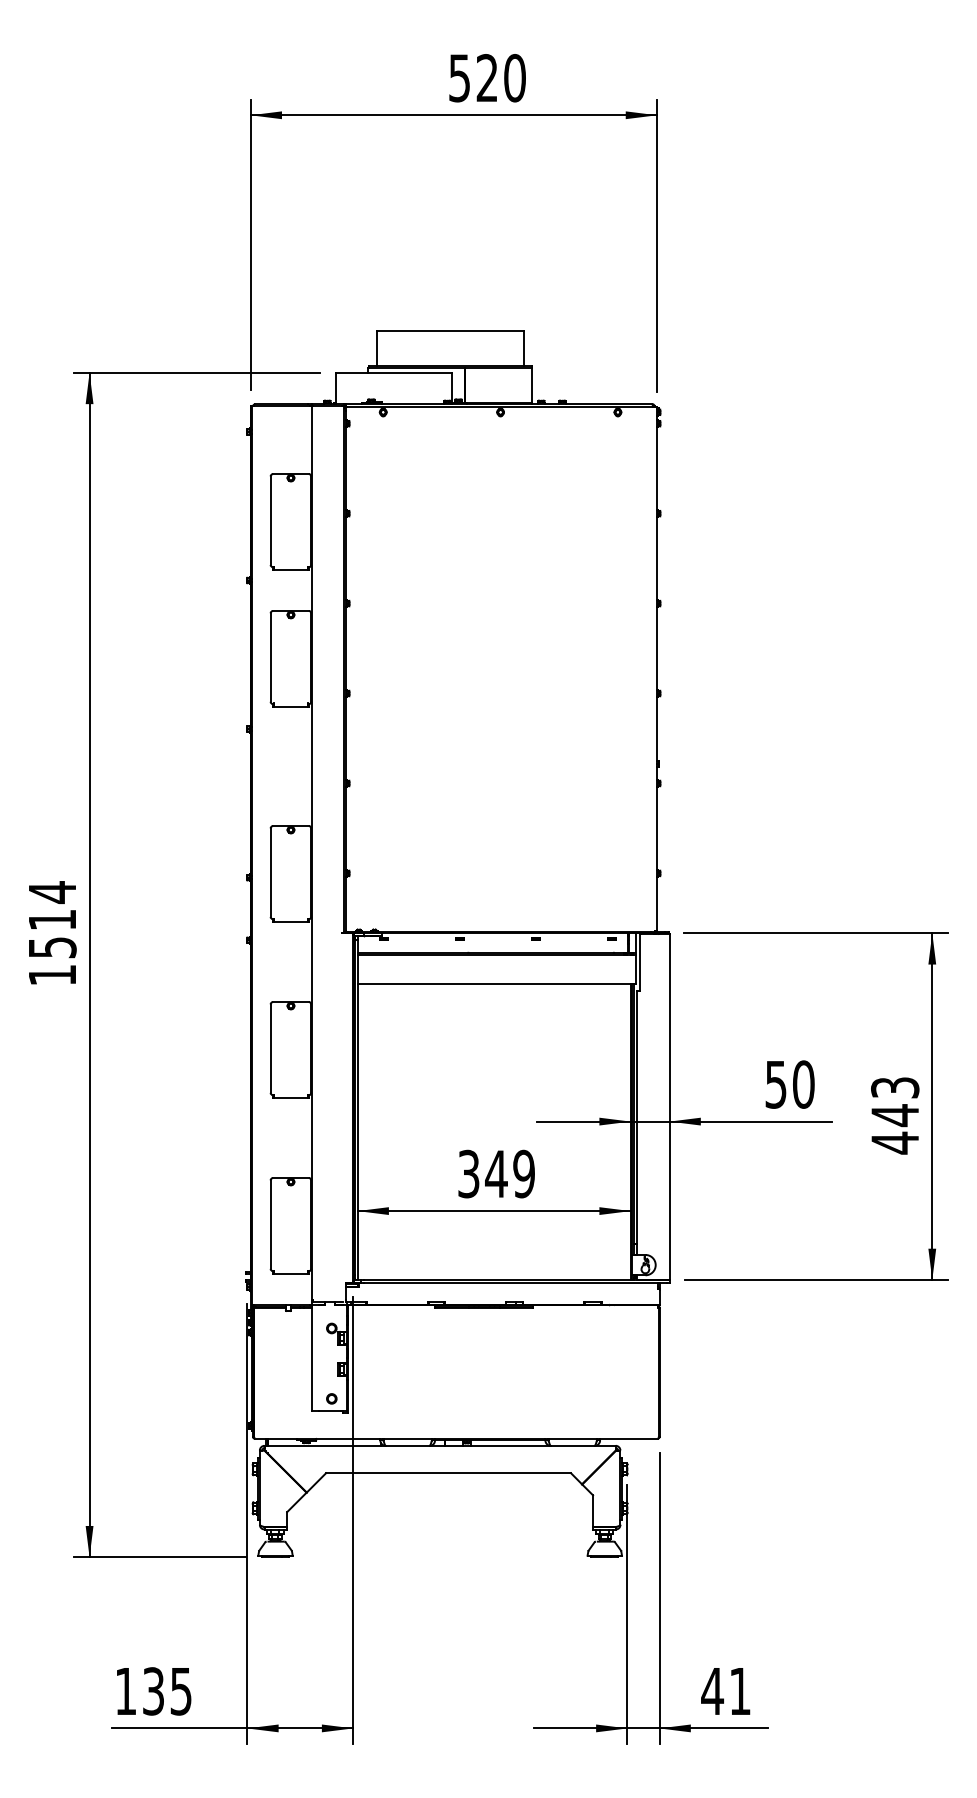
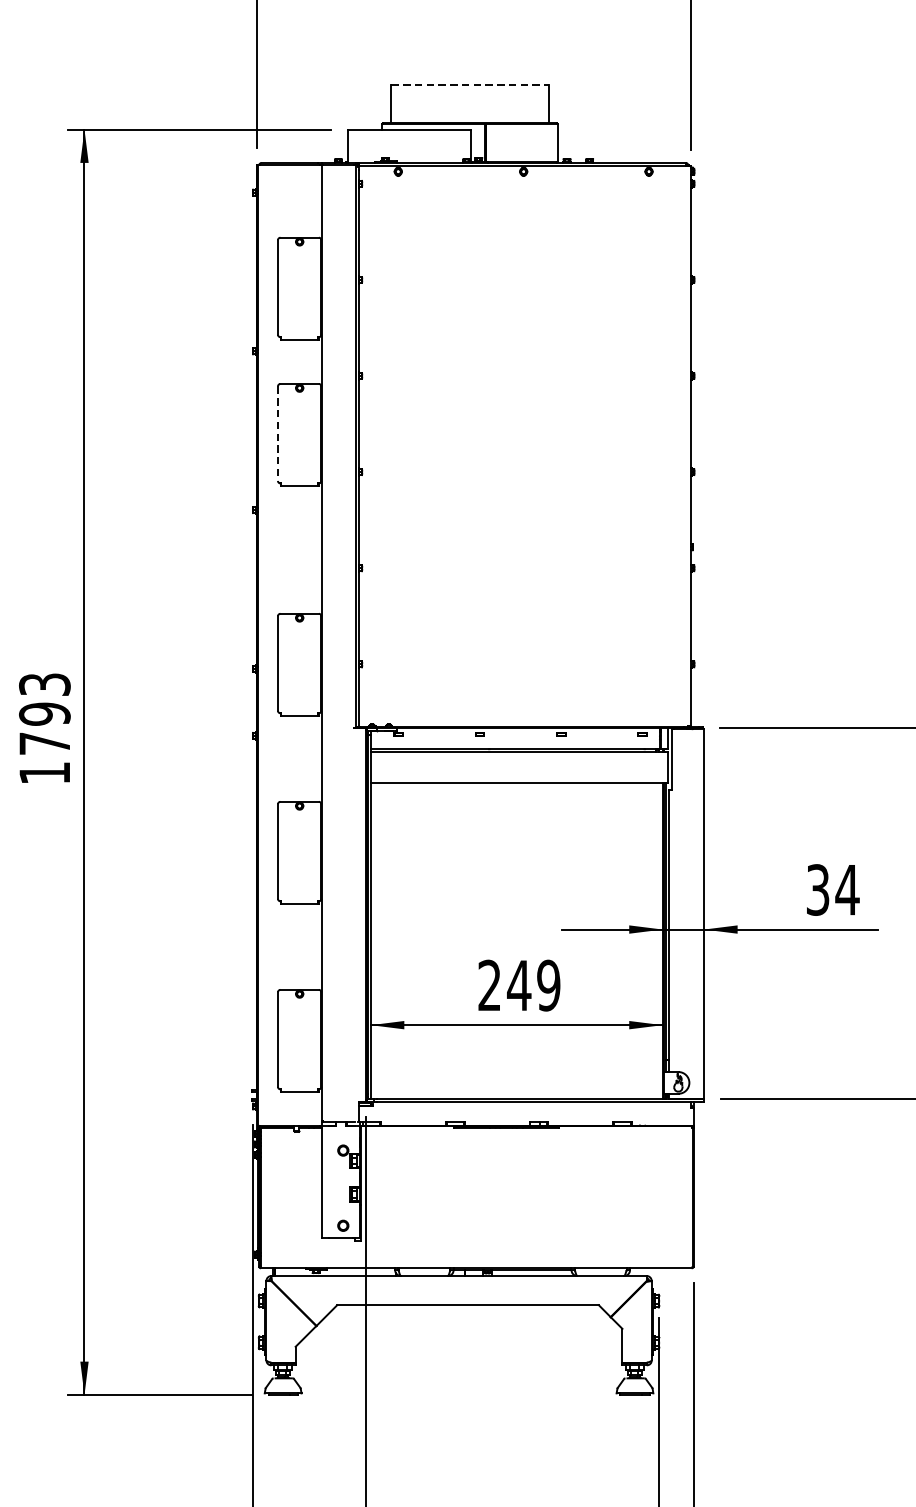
line: (450, 331) -> (470, 85), solid -> dashed
line: (270, 658) -> (277, 434), solid -> dashed
text: (52, 919) -> (44, 713), 1514 -> 1793
text: (790, 1084) -> (833, 889), 50 -> 34
text: (468, 1174) -> (489, 986), 349 -> 249

